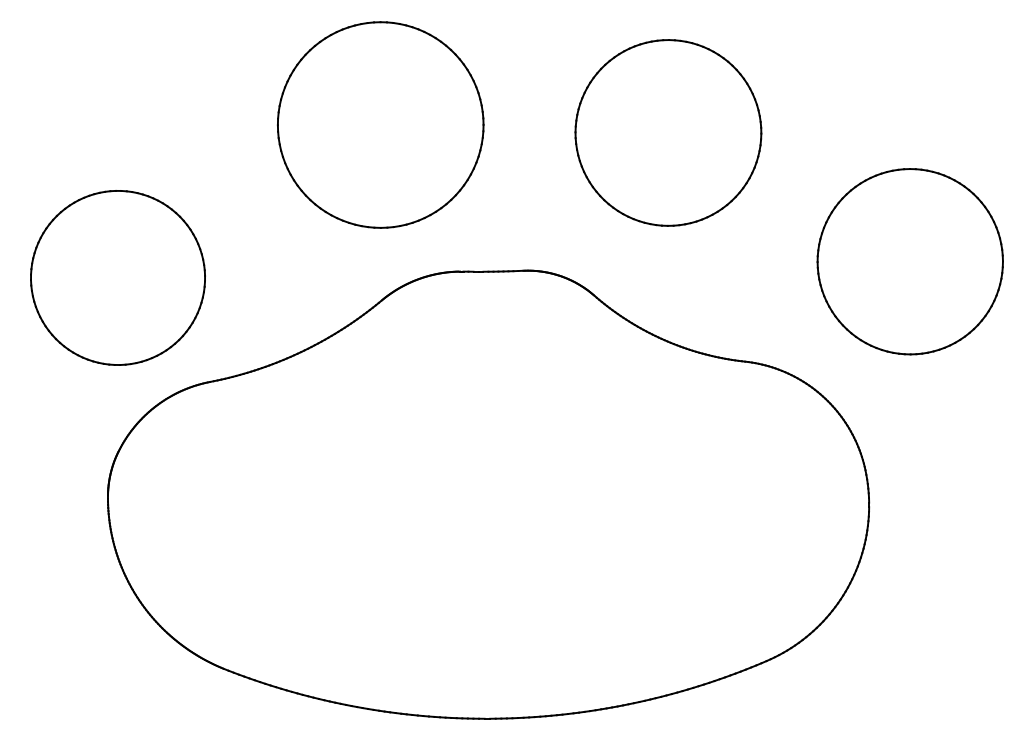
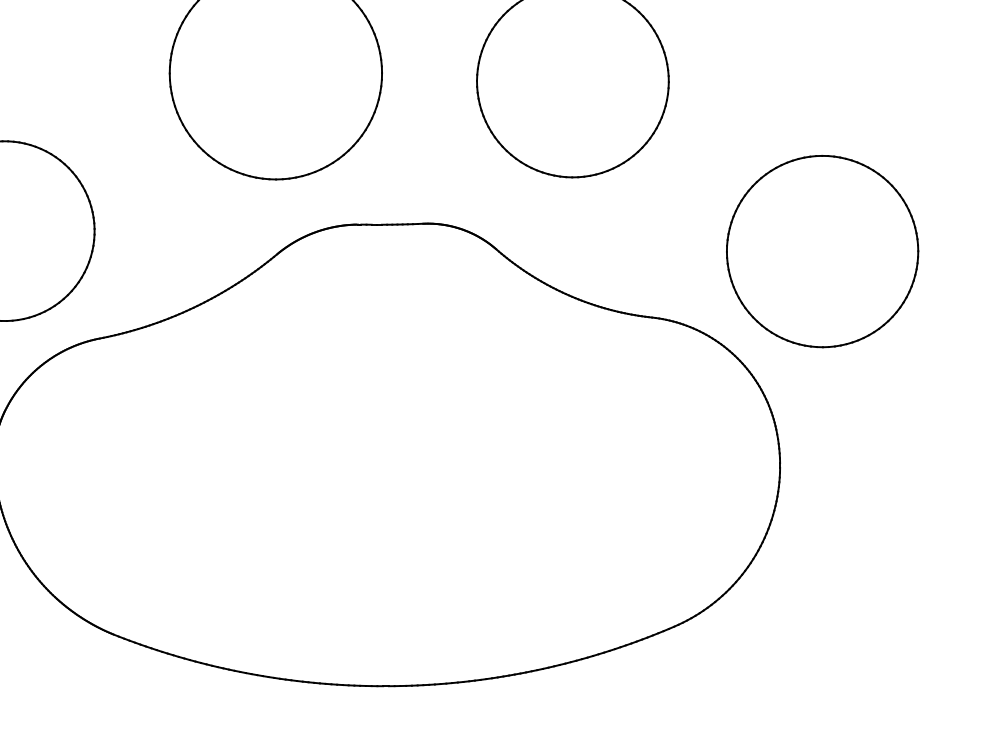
part: (909, 261) -> (821, 251), moved

